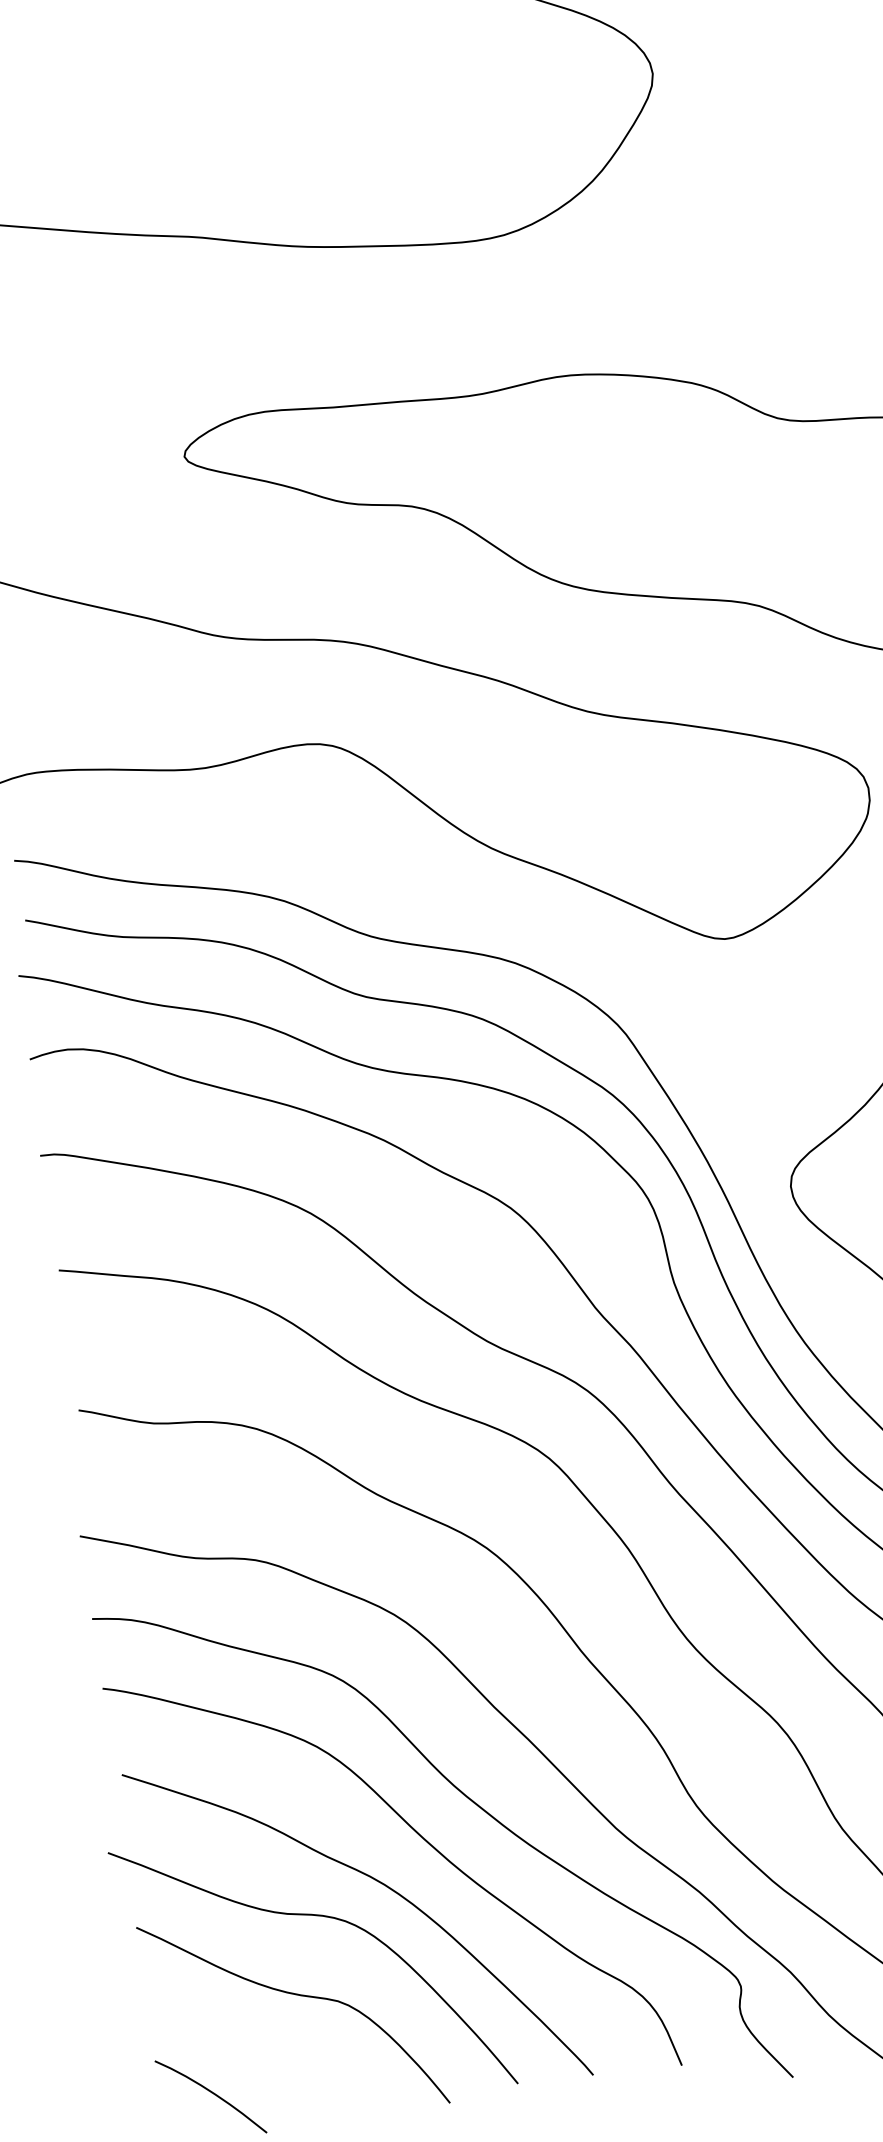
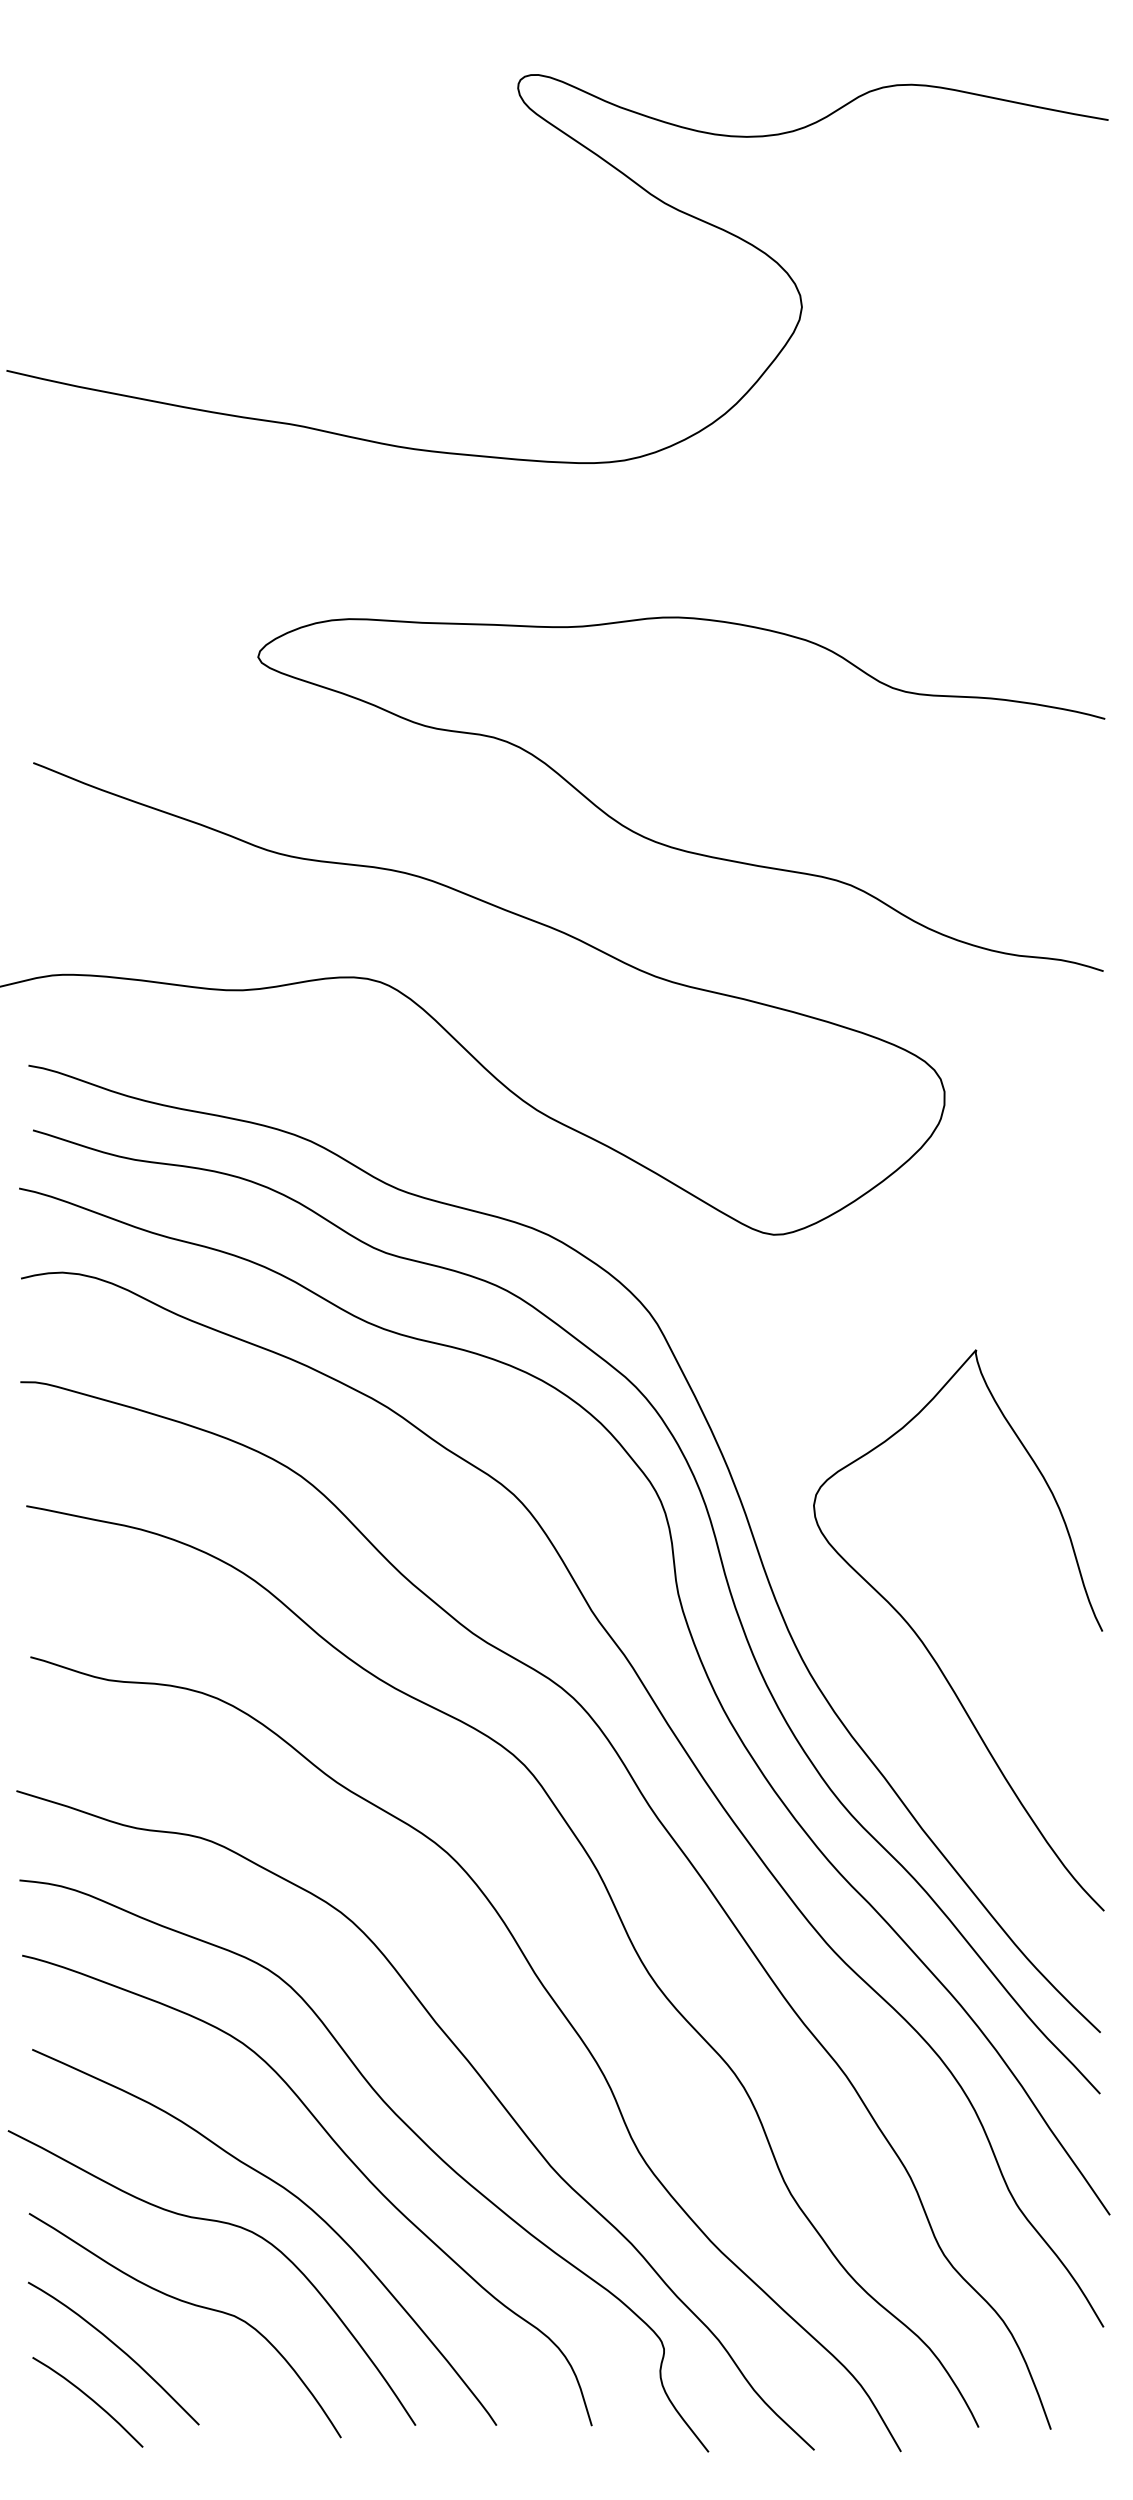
curve: (233, 2043) -> (118, 2348), added

